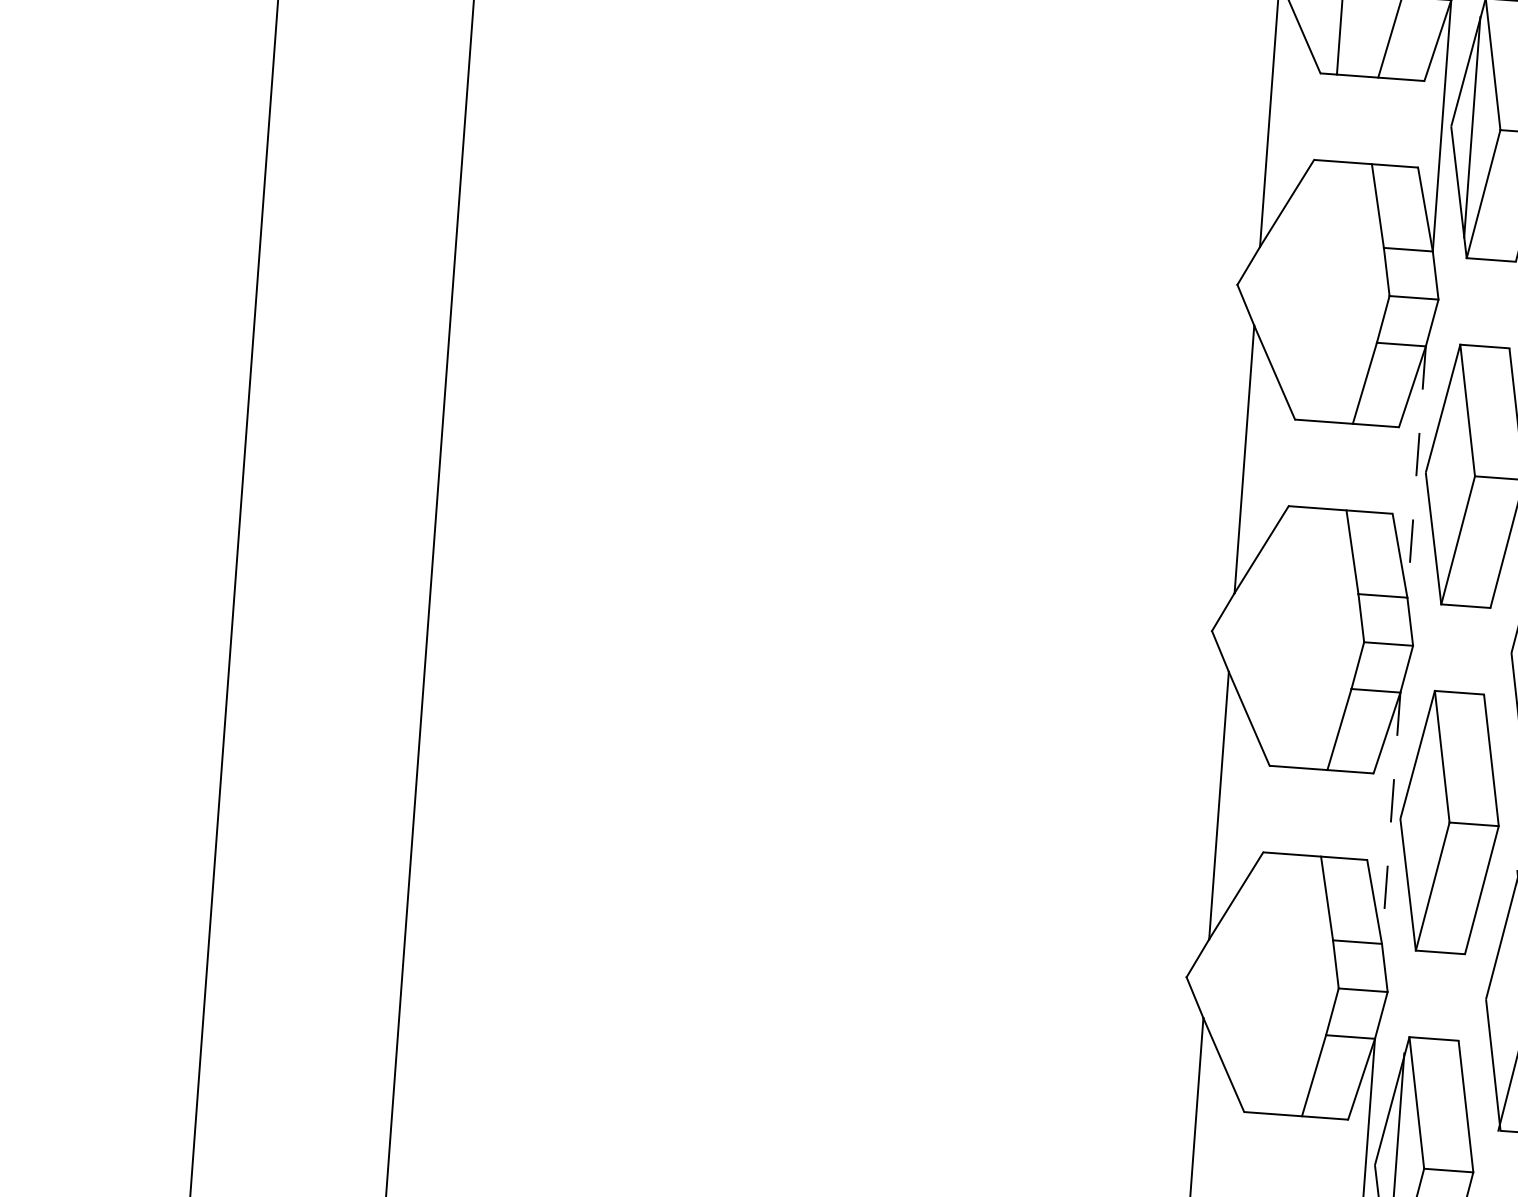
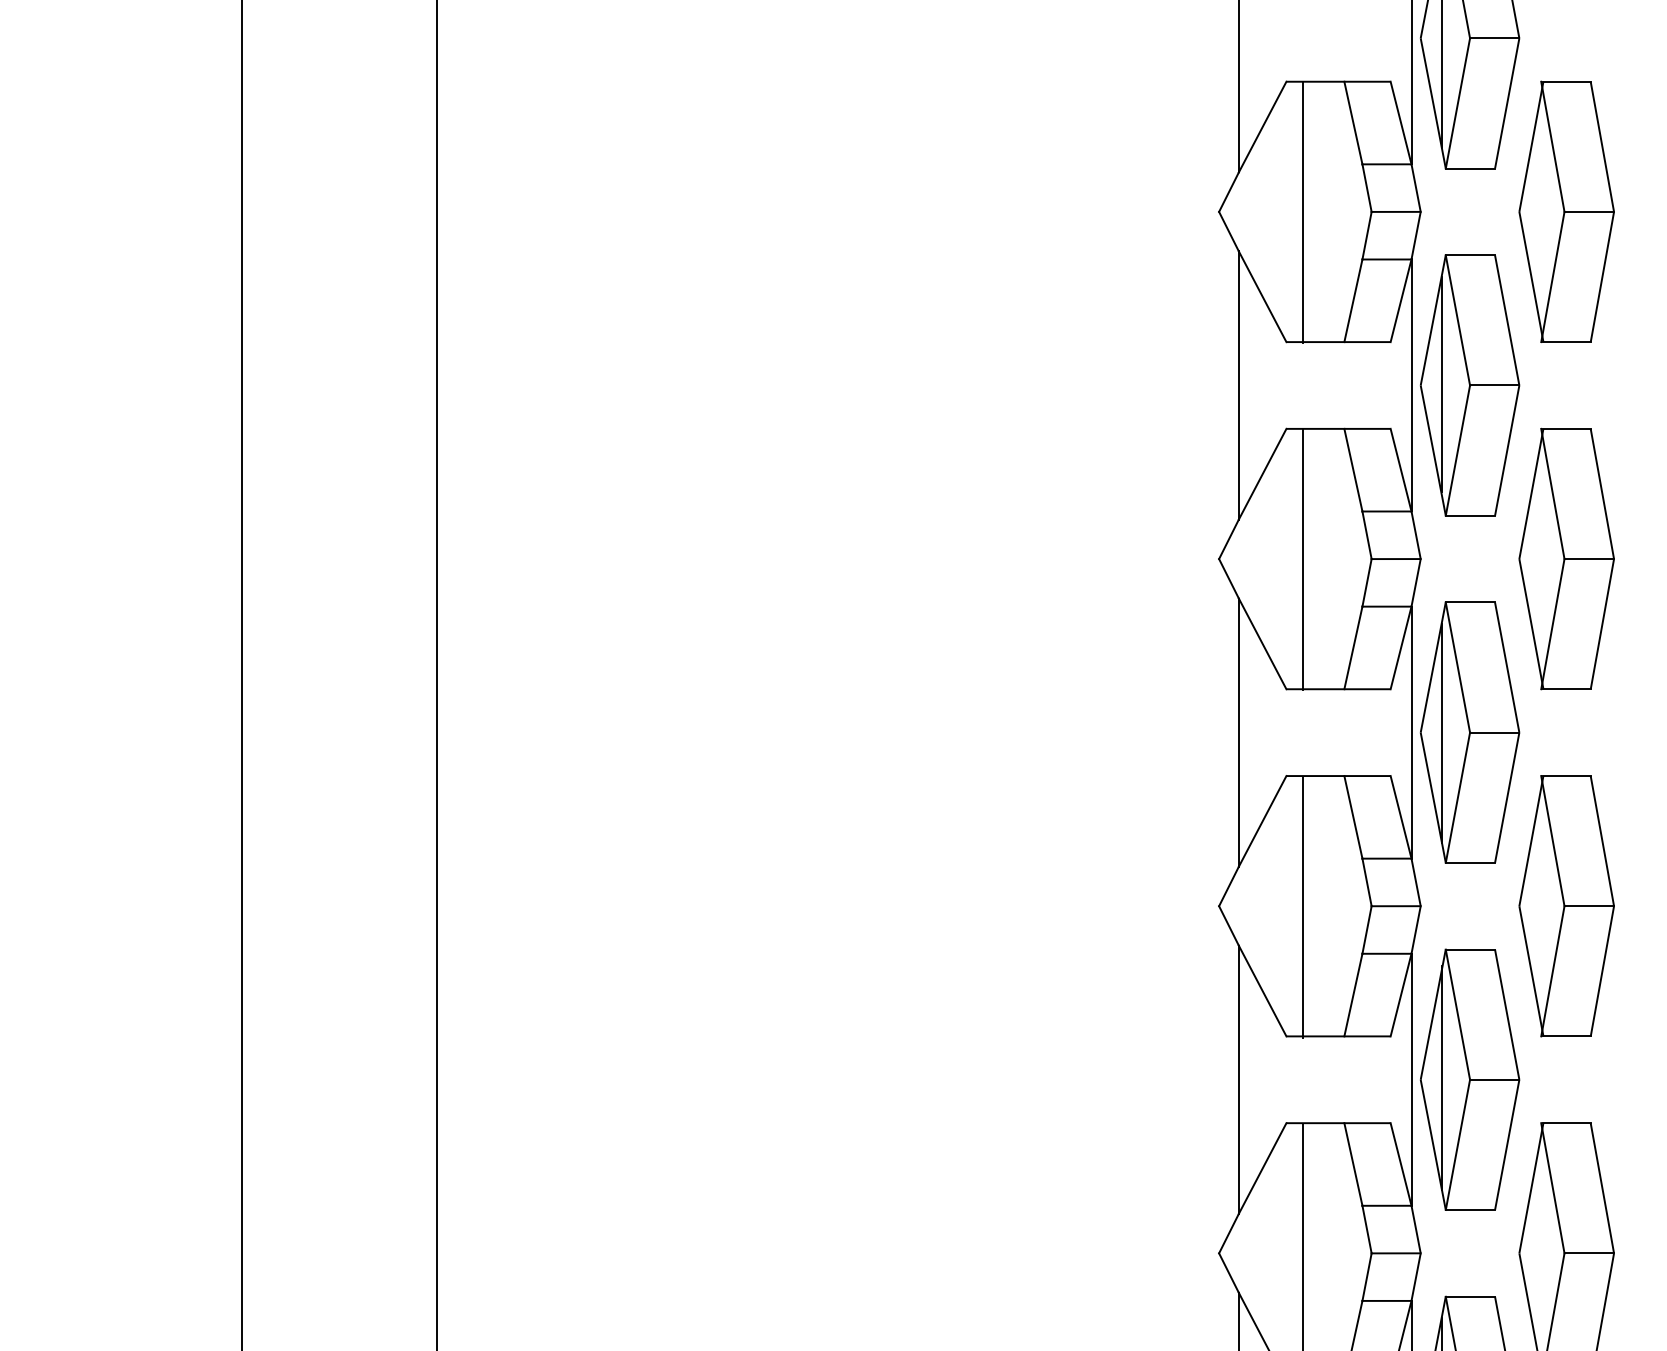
line: (1320, 290) -> (1302, 211), added
line: (1416, 472) -> (1411, 385), dashed -> solid
line: (1446, 472) -> (1441, 383), added
line: (1295, 637) -> (1302, 559), added
line: (1391, 819) -> (1411, 733), dashed -> solid
line: (1421, 821) -> (1441, 733), added
line: (1269, 984) -> (1302, 907), added

